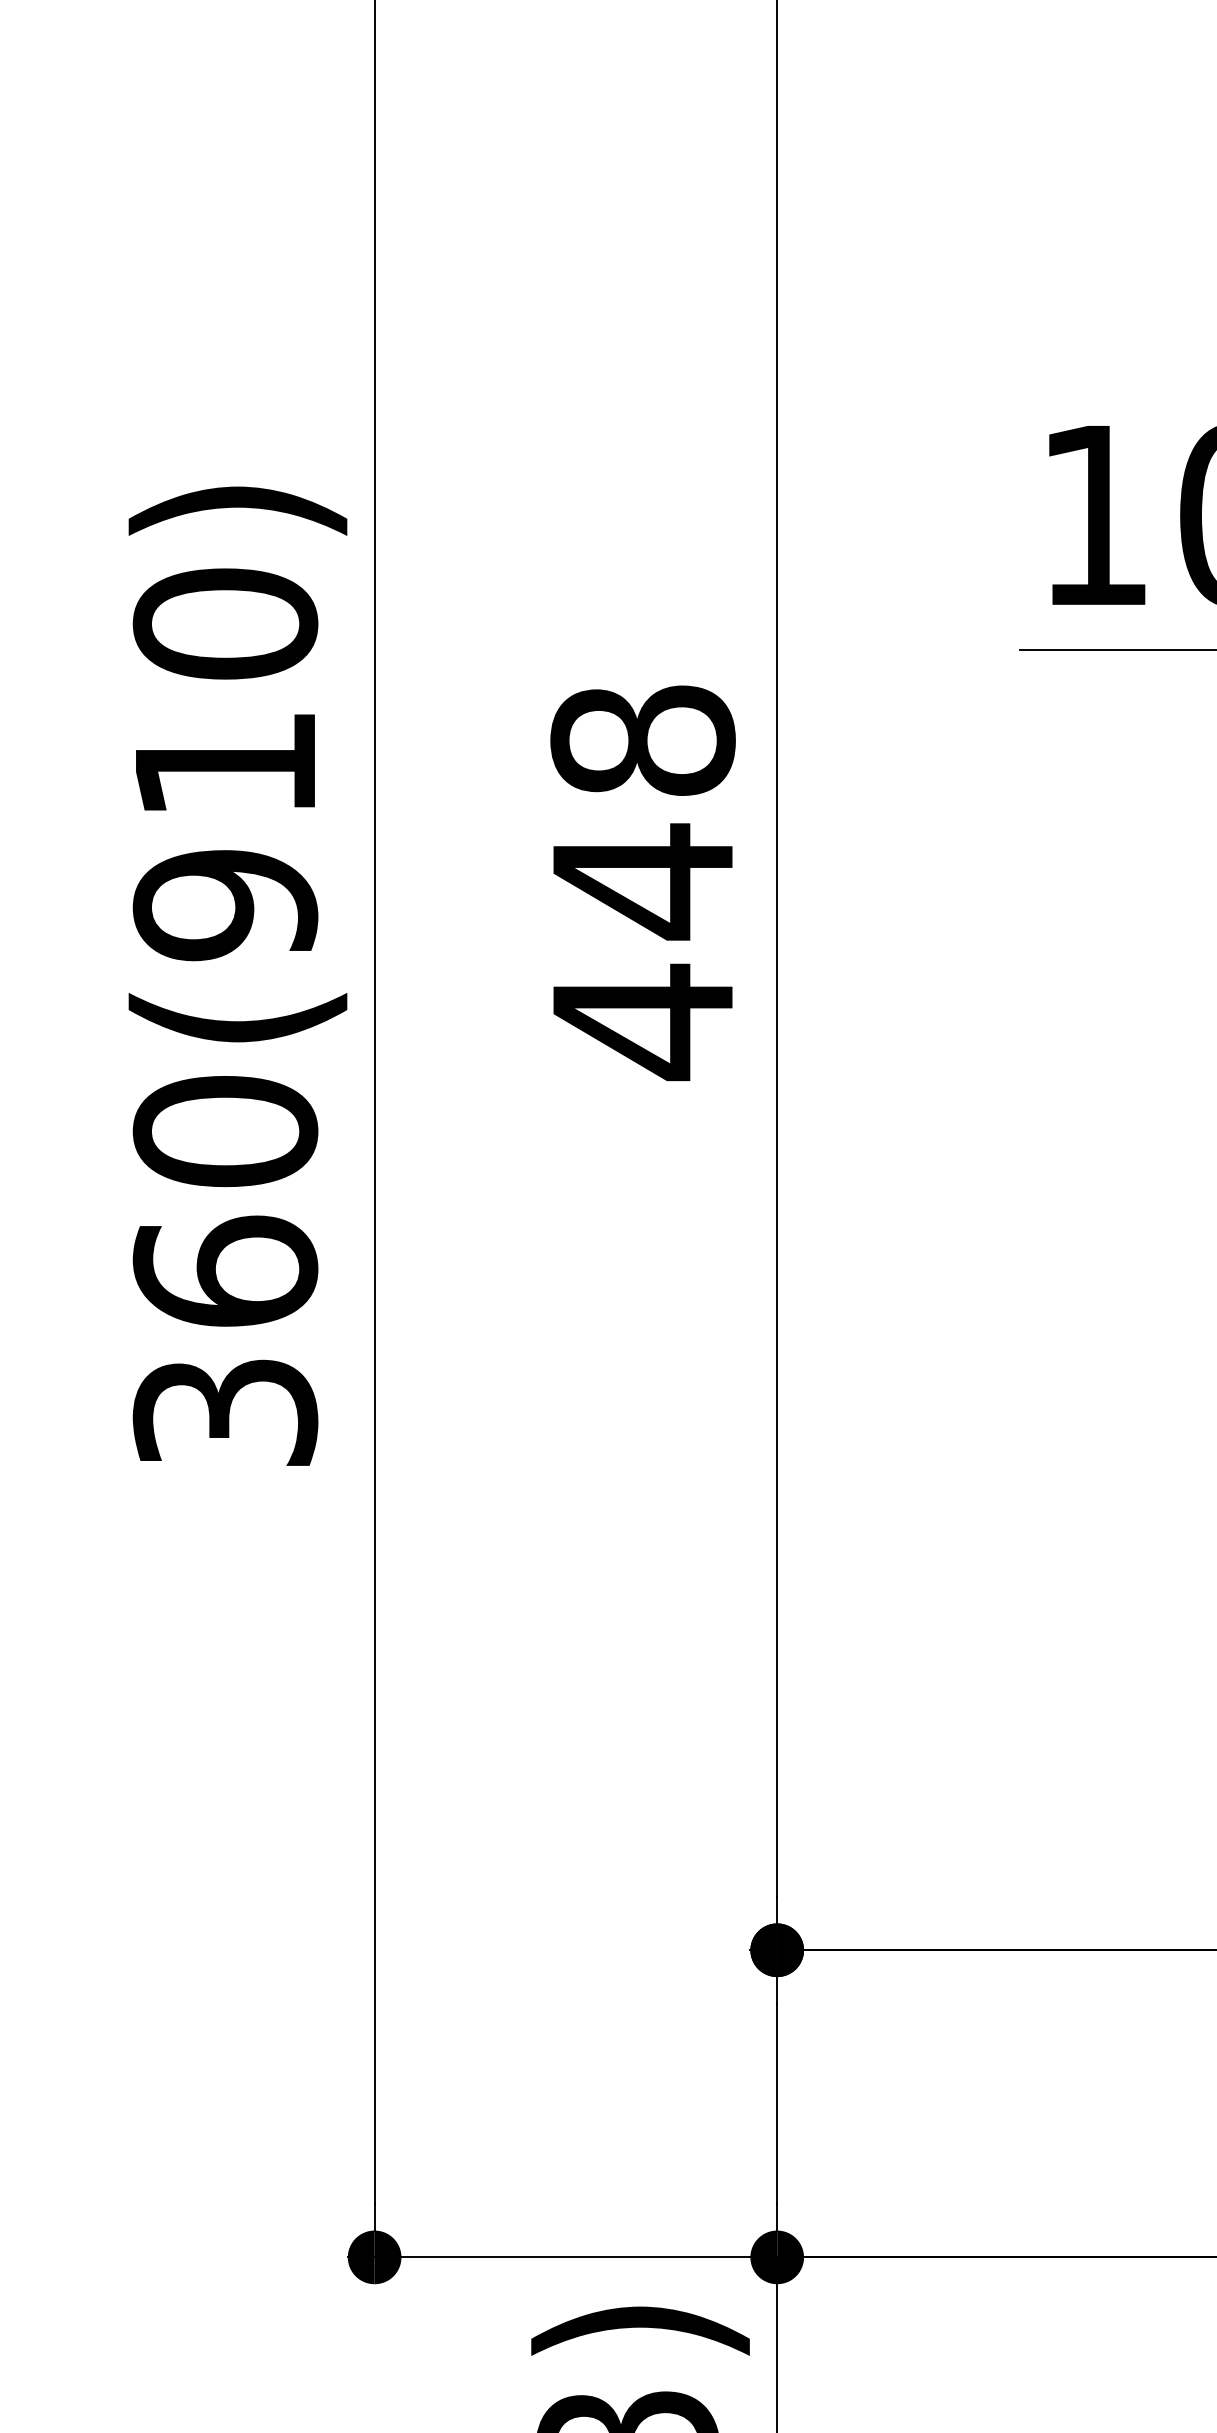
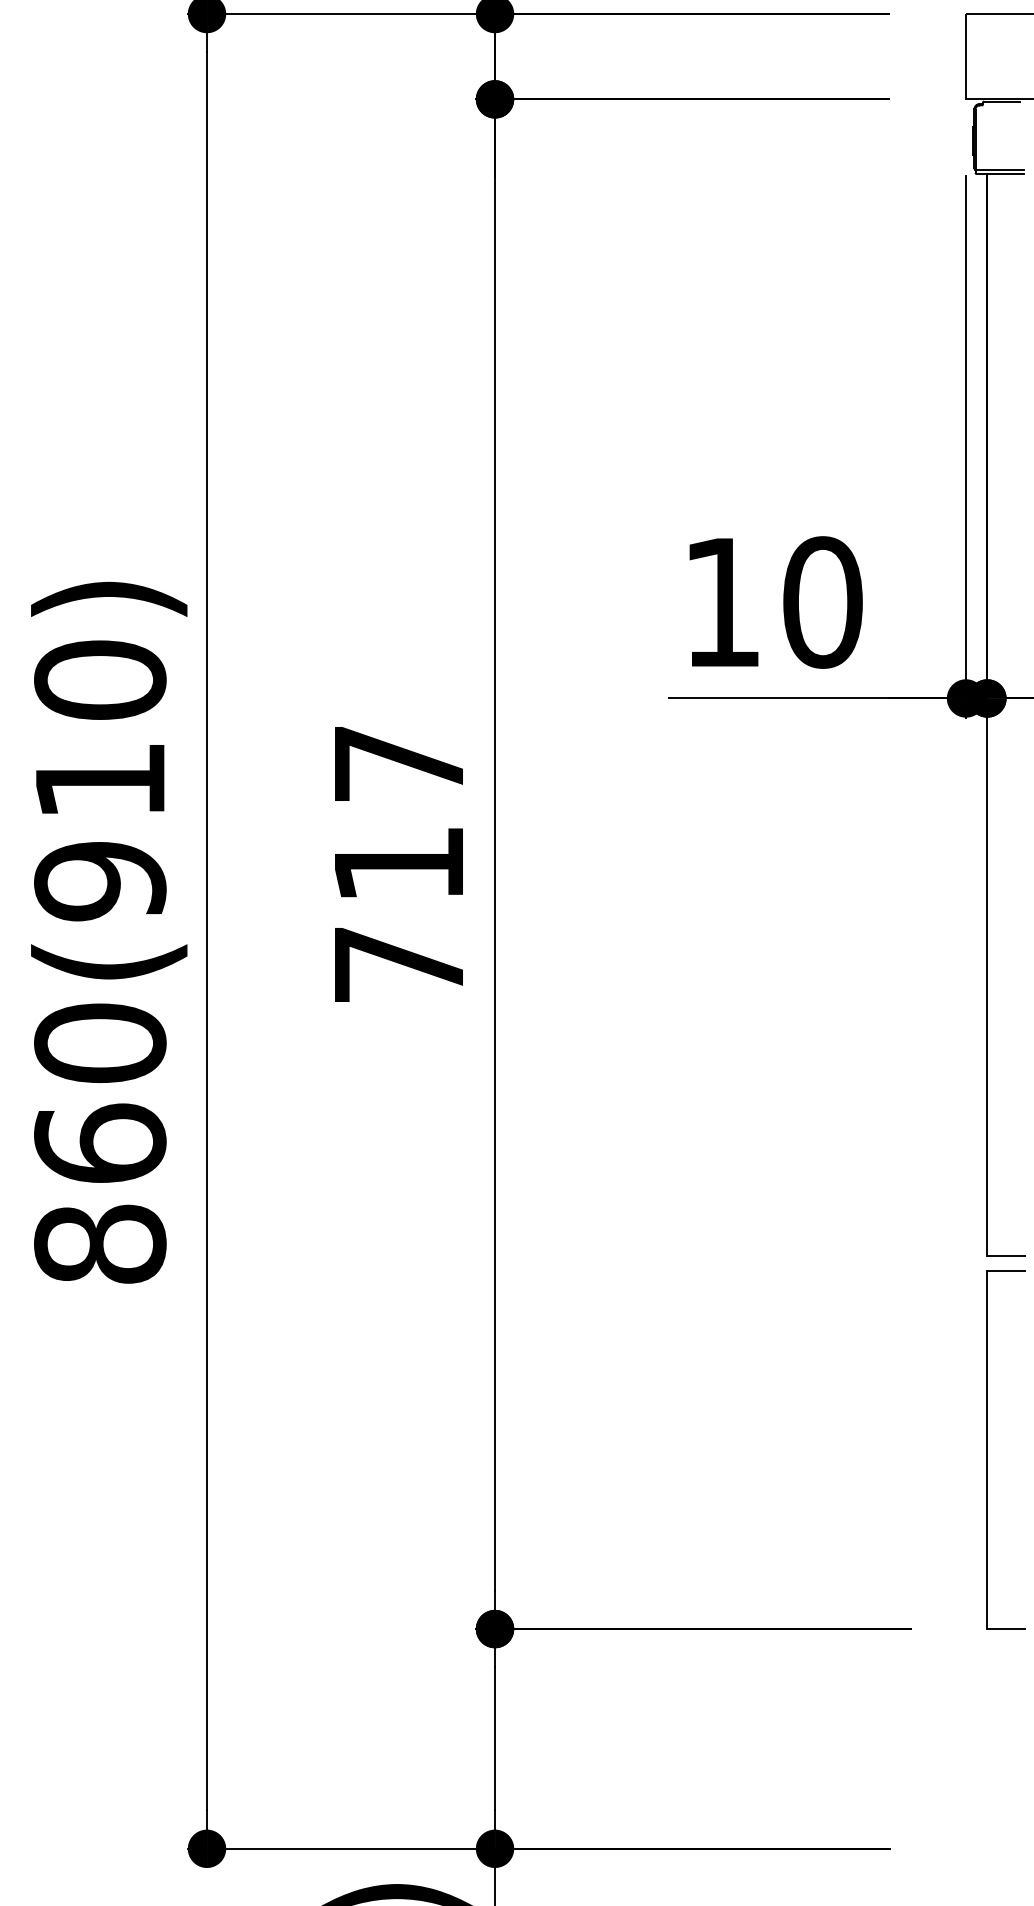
text: (642, 883) -> (398, 865), 448 -> 717
text: (225, 1411) -> (100, 1243), 360(910) -> 860(910)

